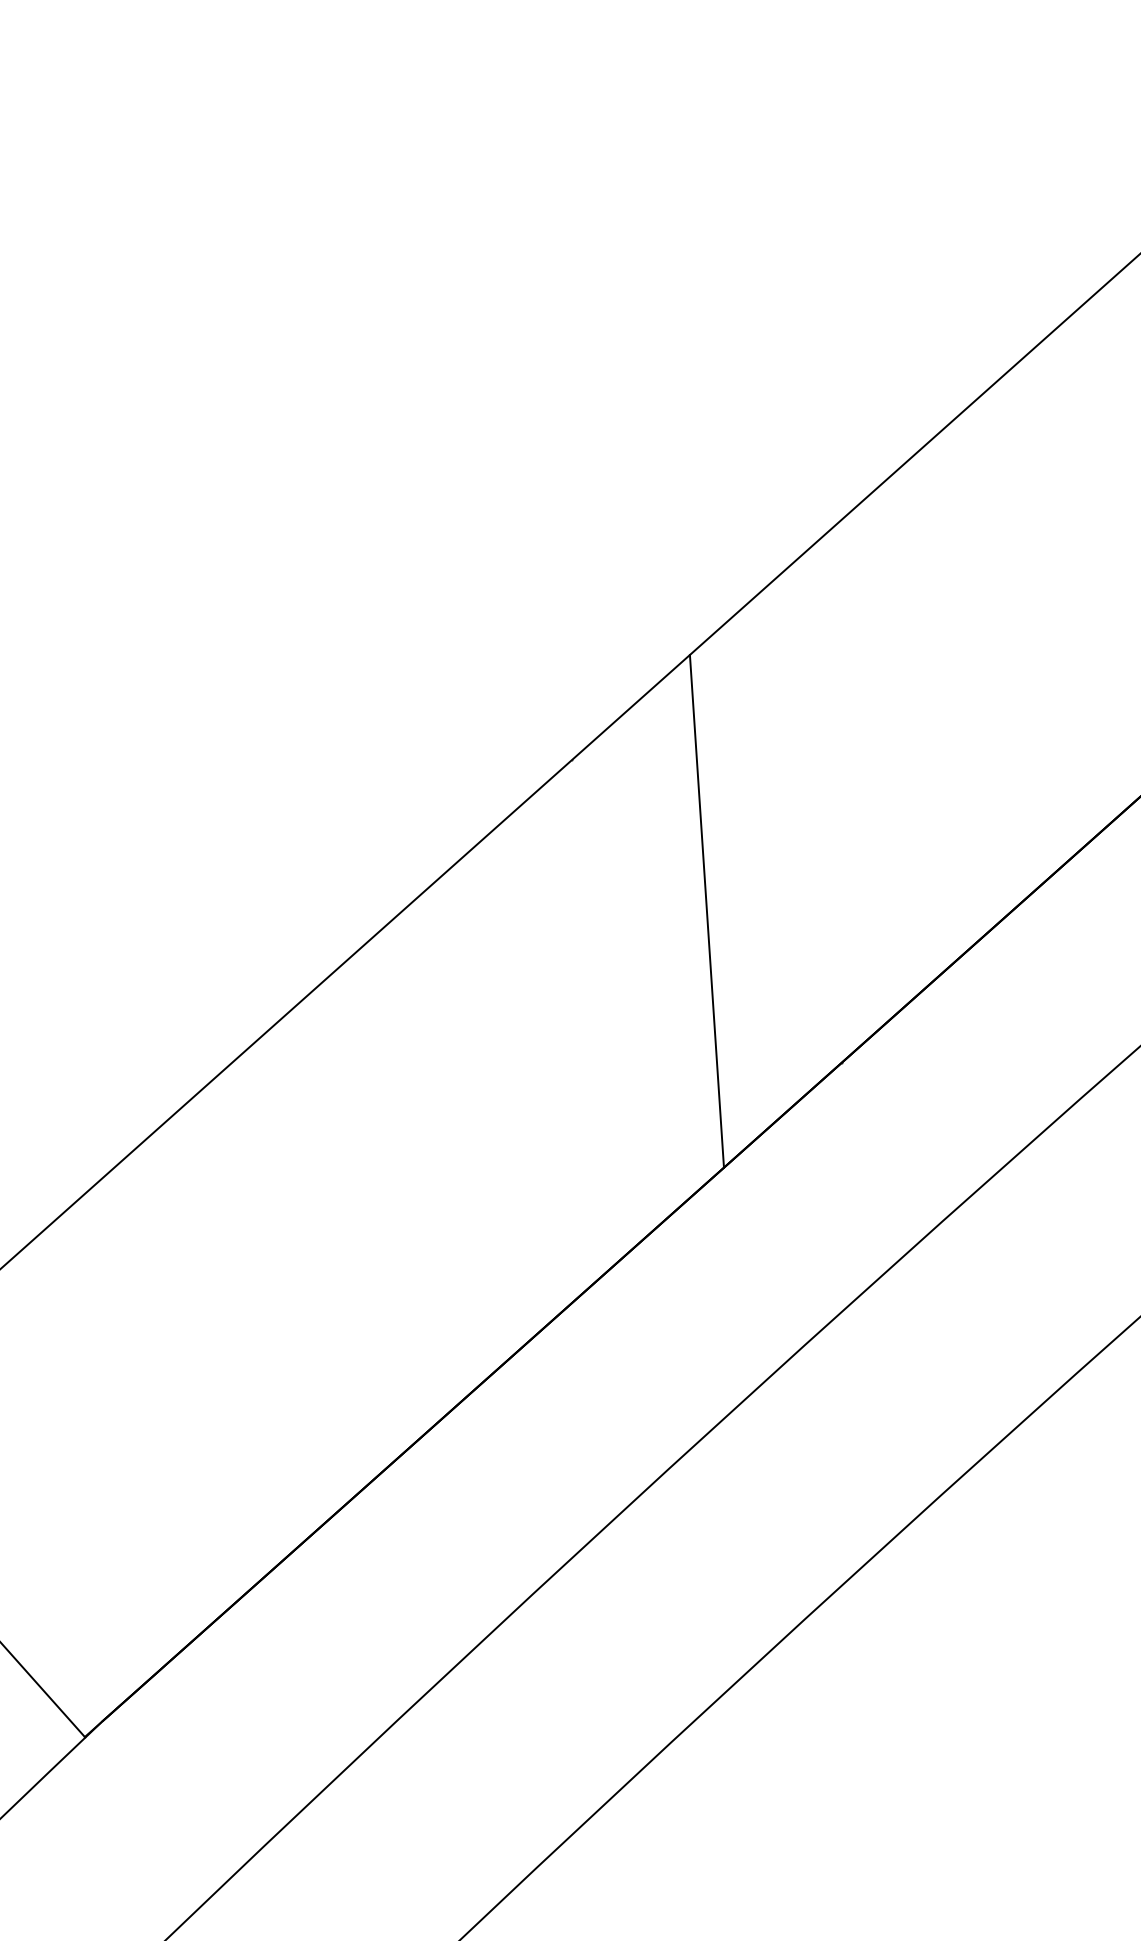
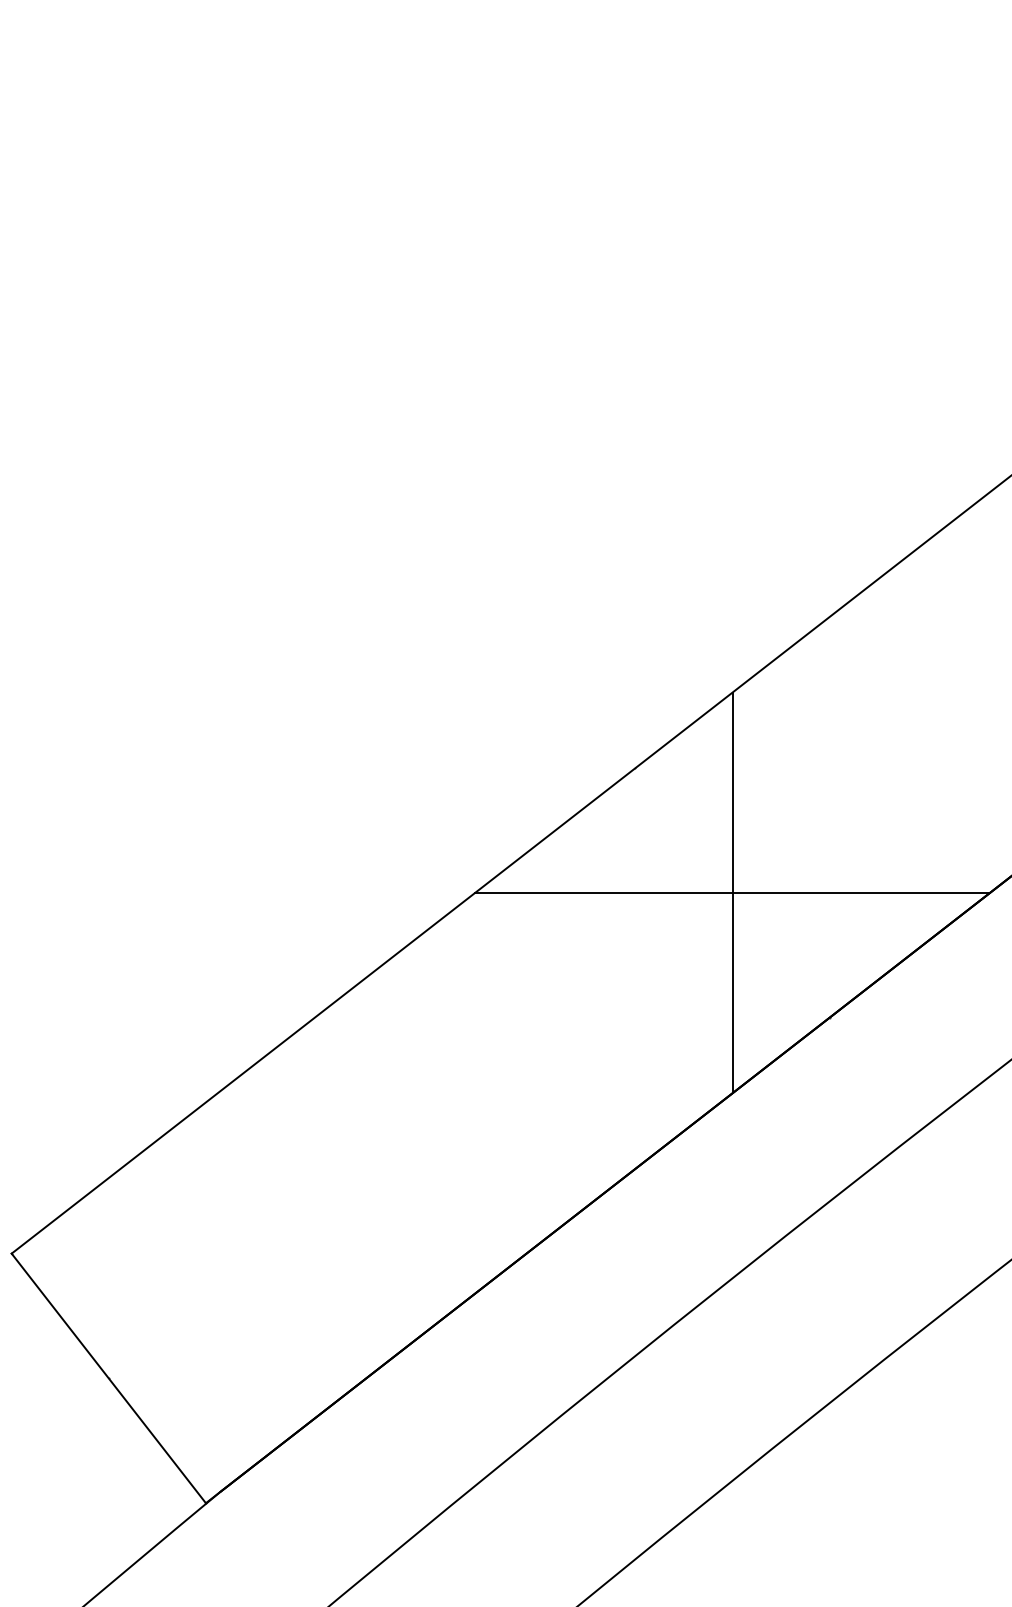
line: (706, 910) -> (732, 892), added

